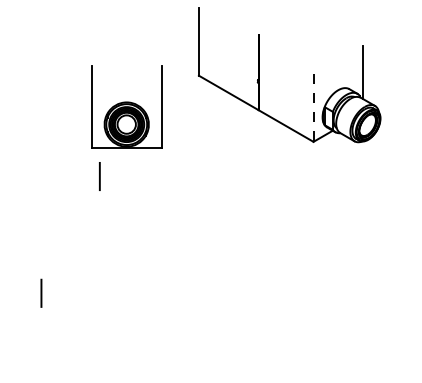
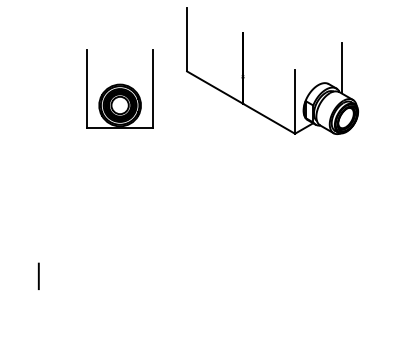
part: (126, 106) -> (119, 88), moved
line: (314, 108) -> (295, 102), dashed -> solid
line: (99, 175) -> (93, 165), removed

